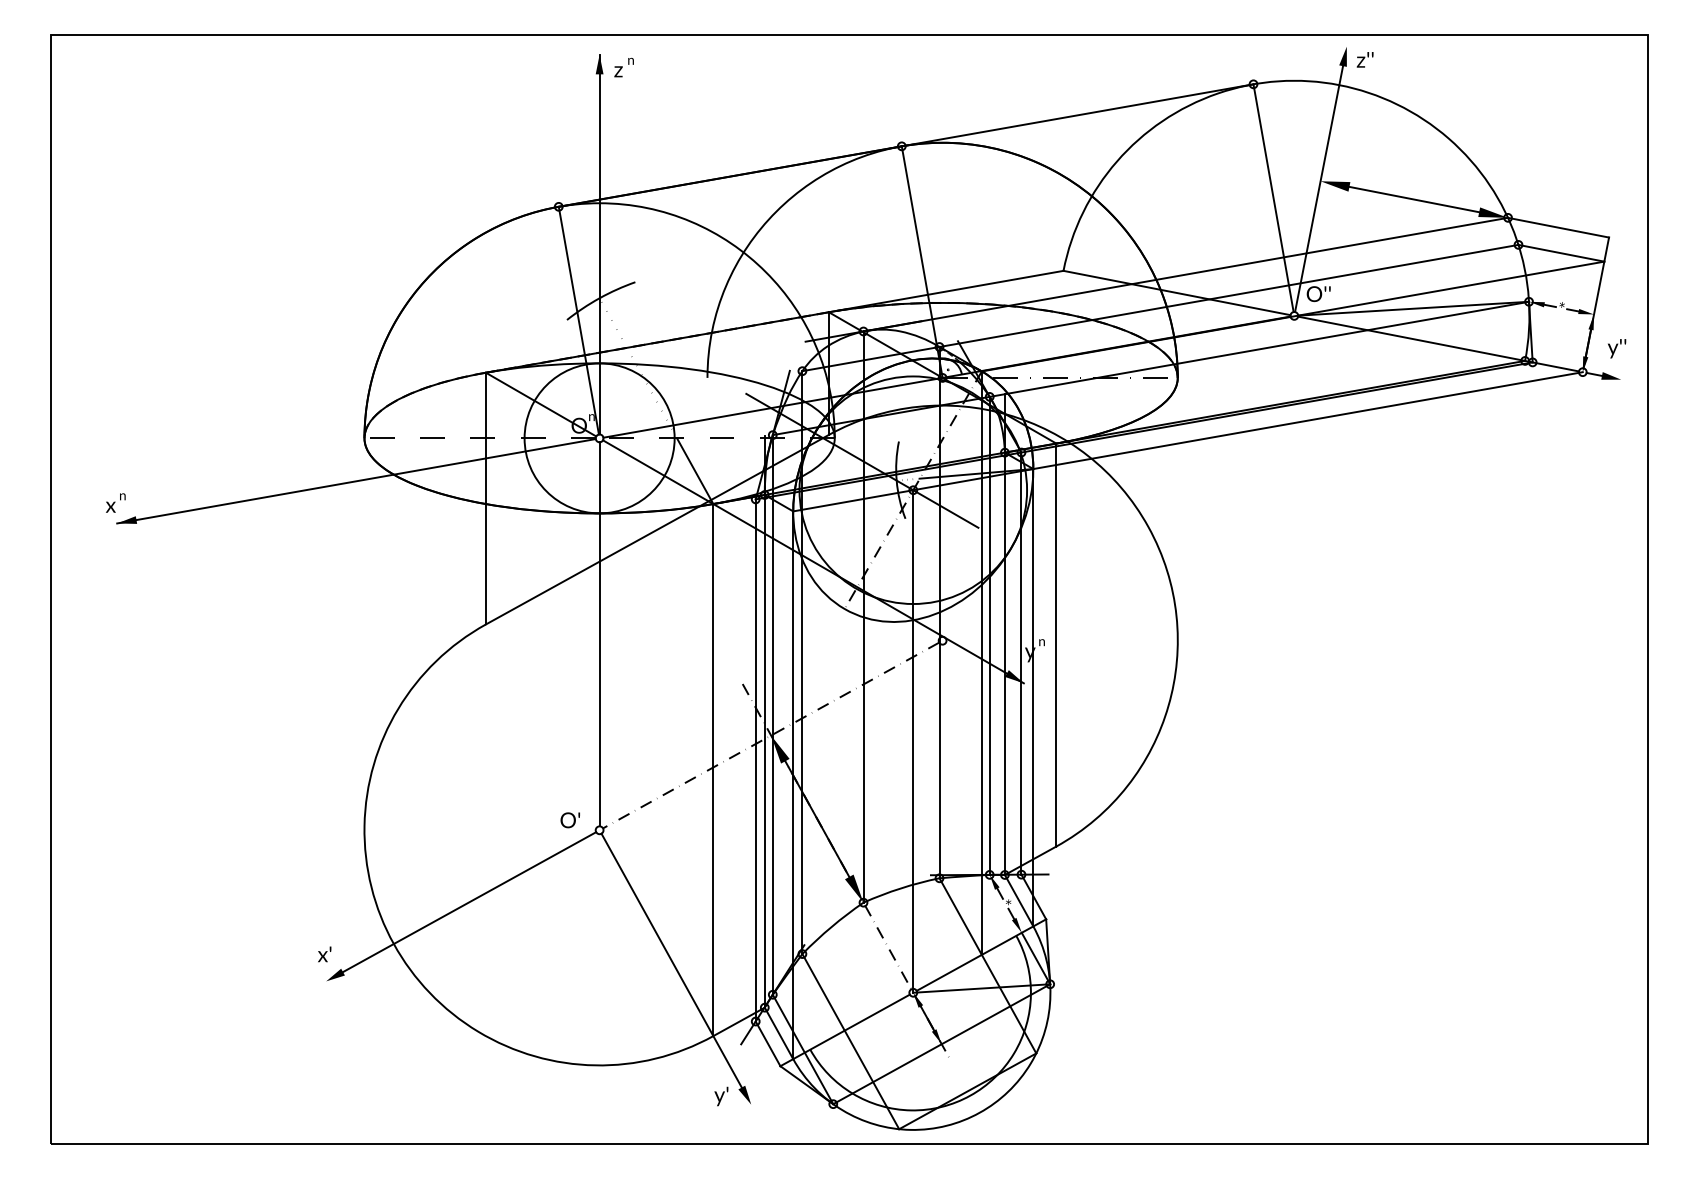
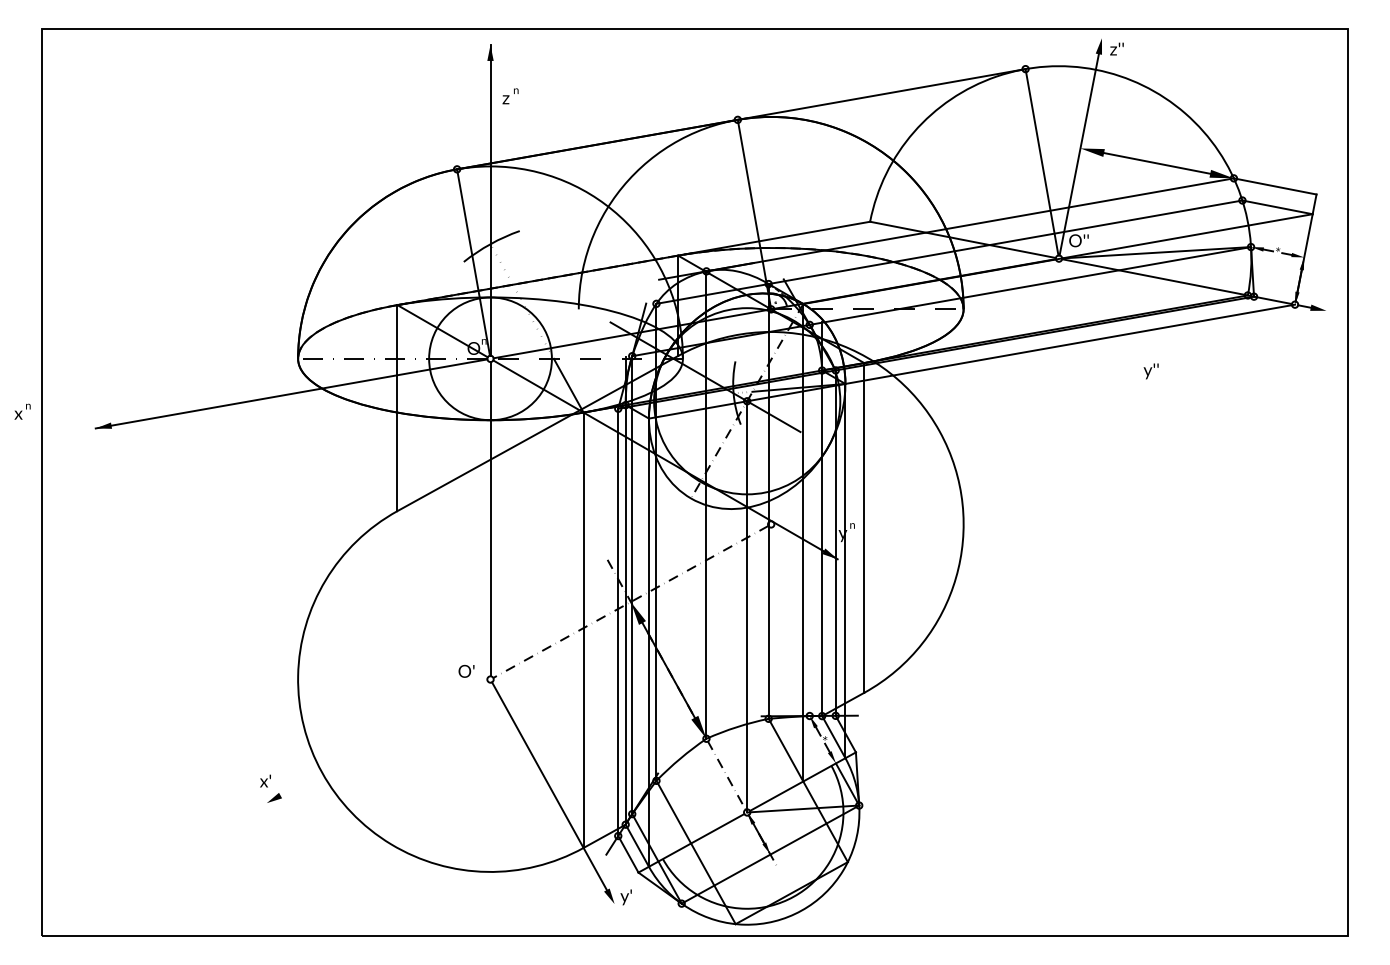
text: (623, 67) -> (510, 96), moved
text: (1617, 348) -> (1151, 371), moved
text: (115, 502) -> (22, 411), moved
line: (989, 635) -> (809, 520), removed
line: (469, 902) -> (384, 738), removed
text: (721, 1096) -> (626, 897), moved

